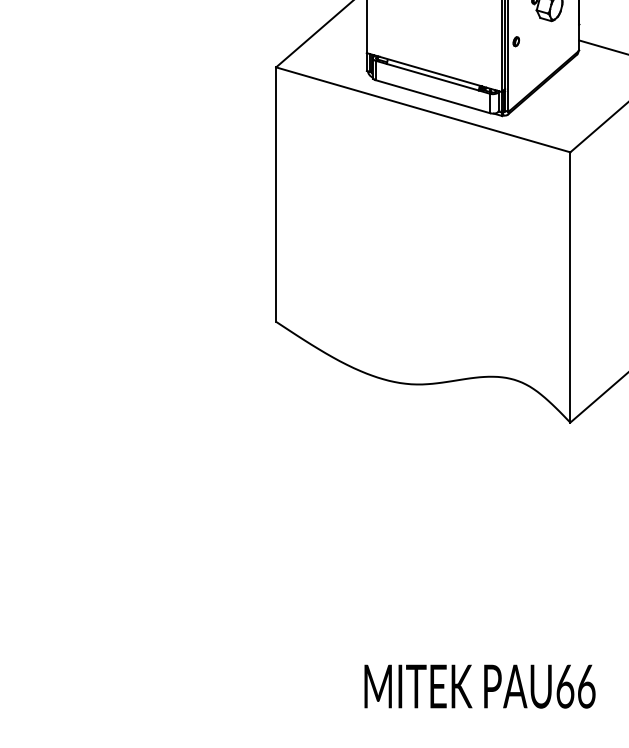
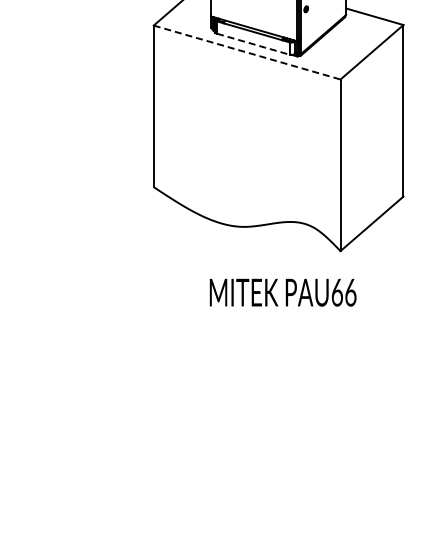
line: (433, 97) -> (253, 44), solid -> dashed
line: (423, 109) -> (247, 52), solid -> dashed
text: (478, 686) -> (282, 292), moved

